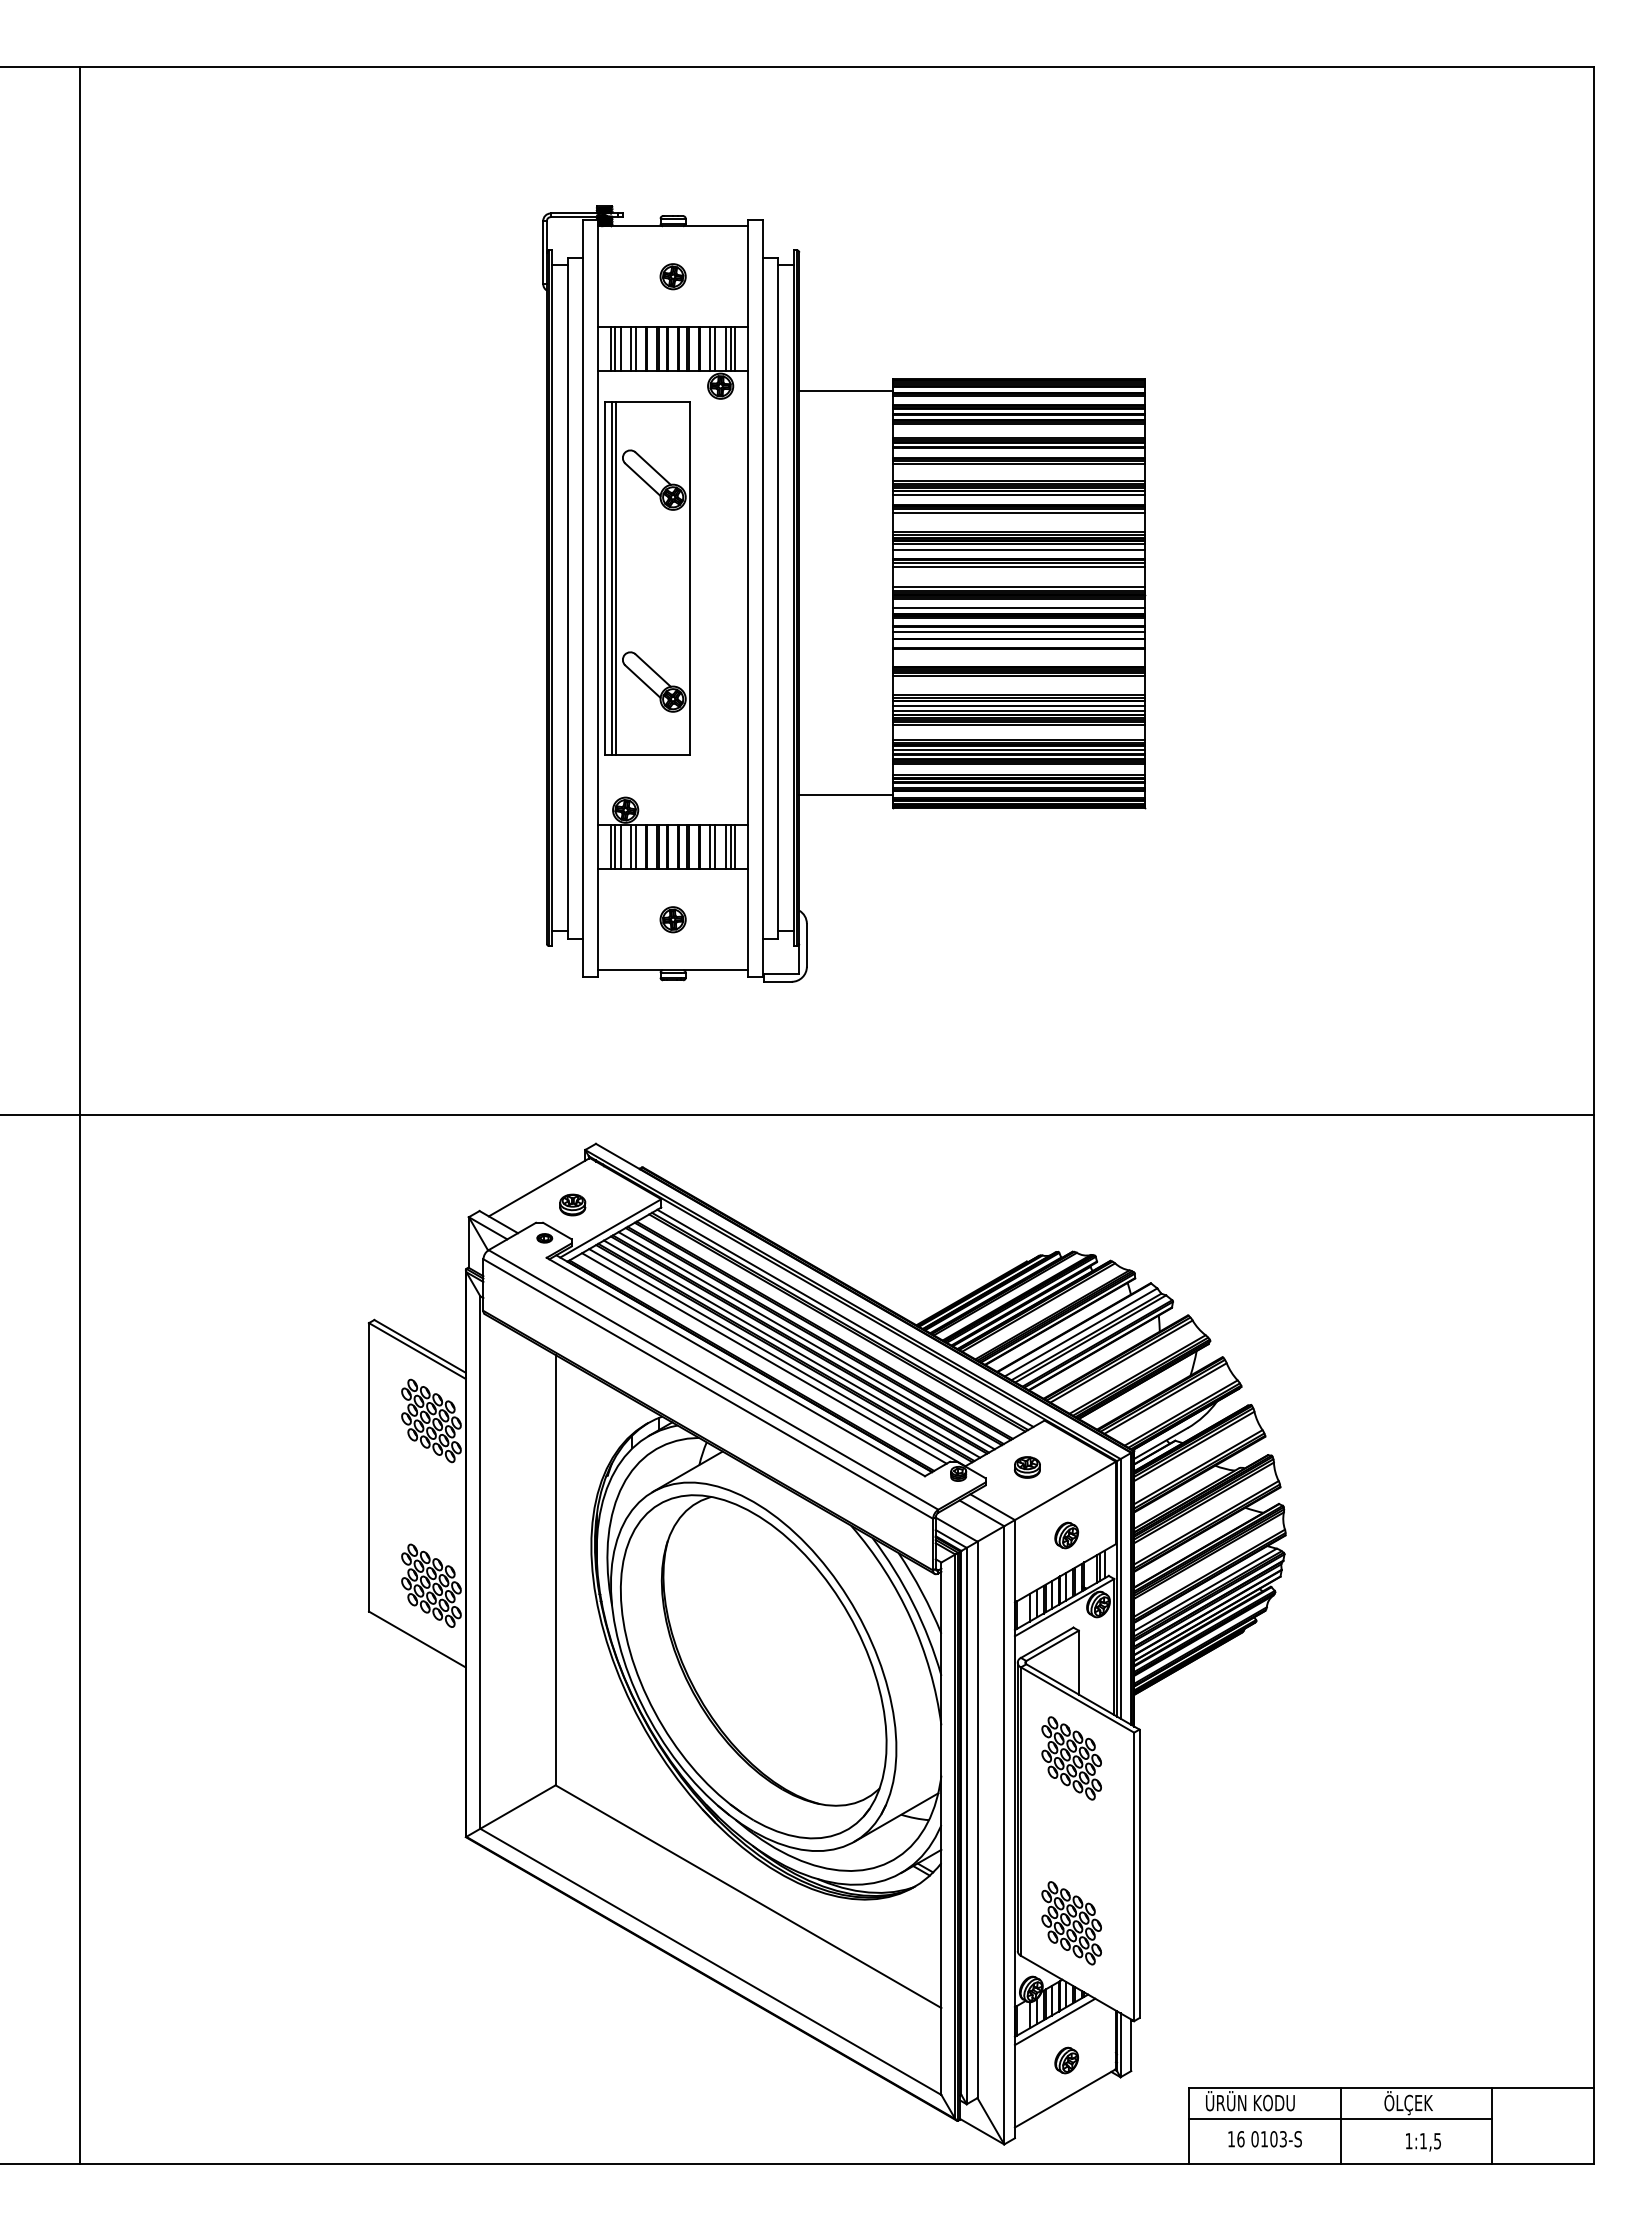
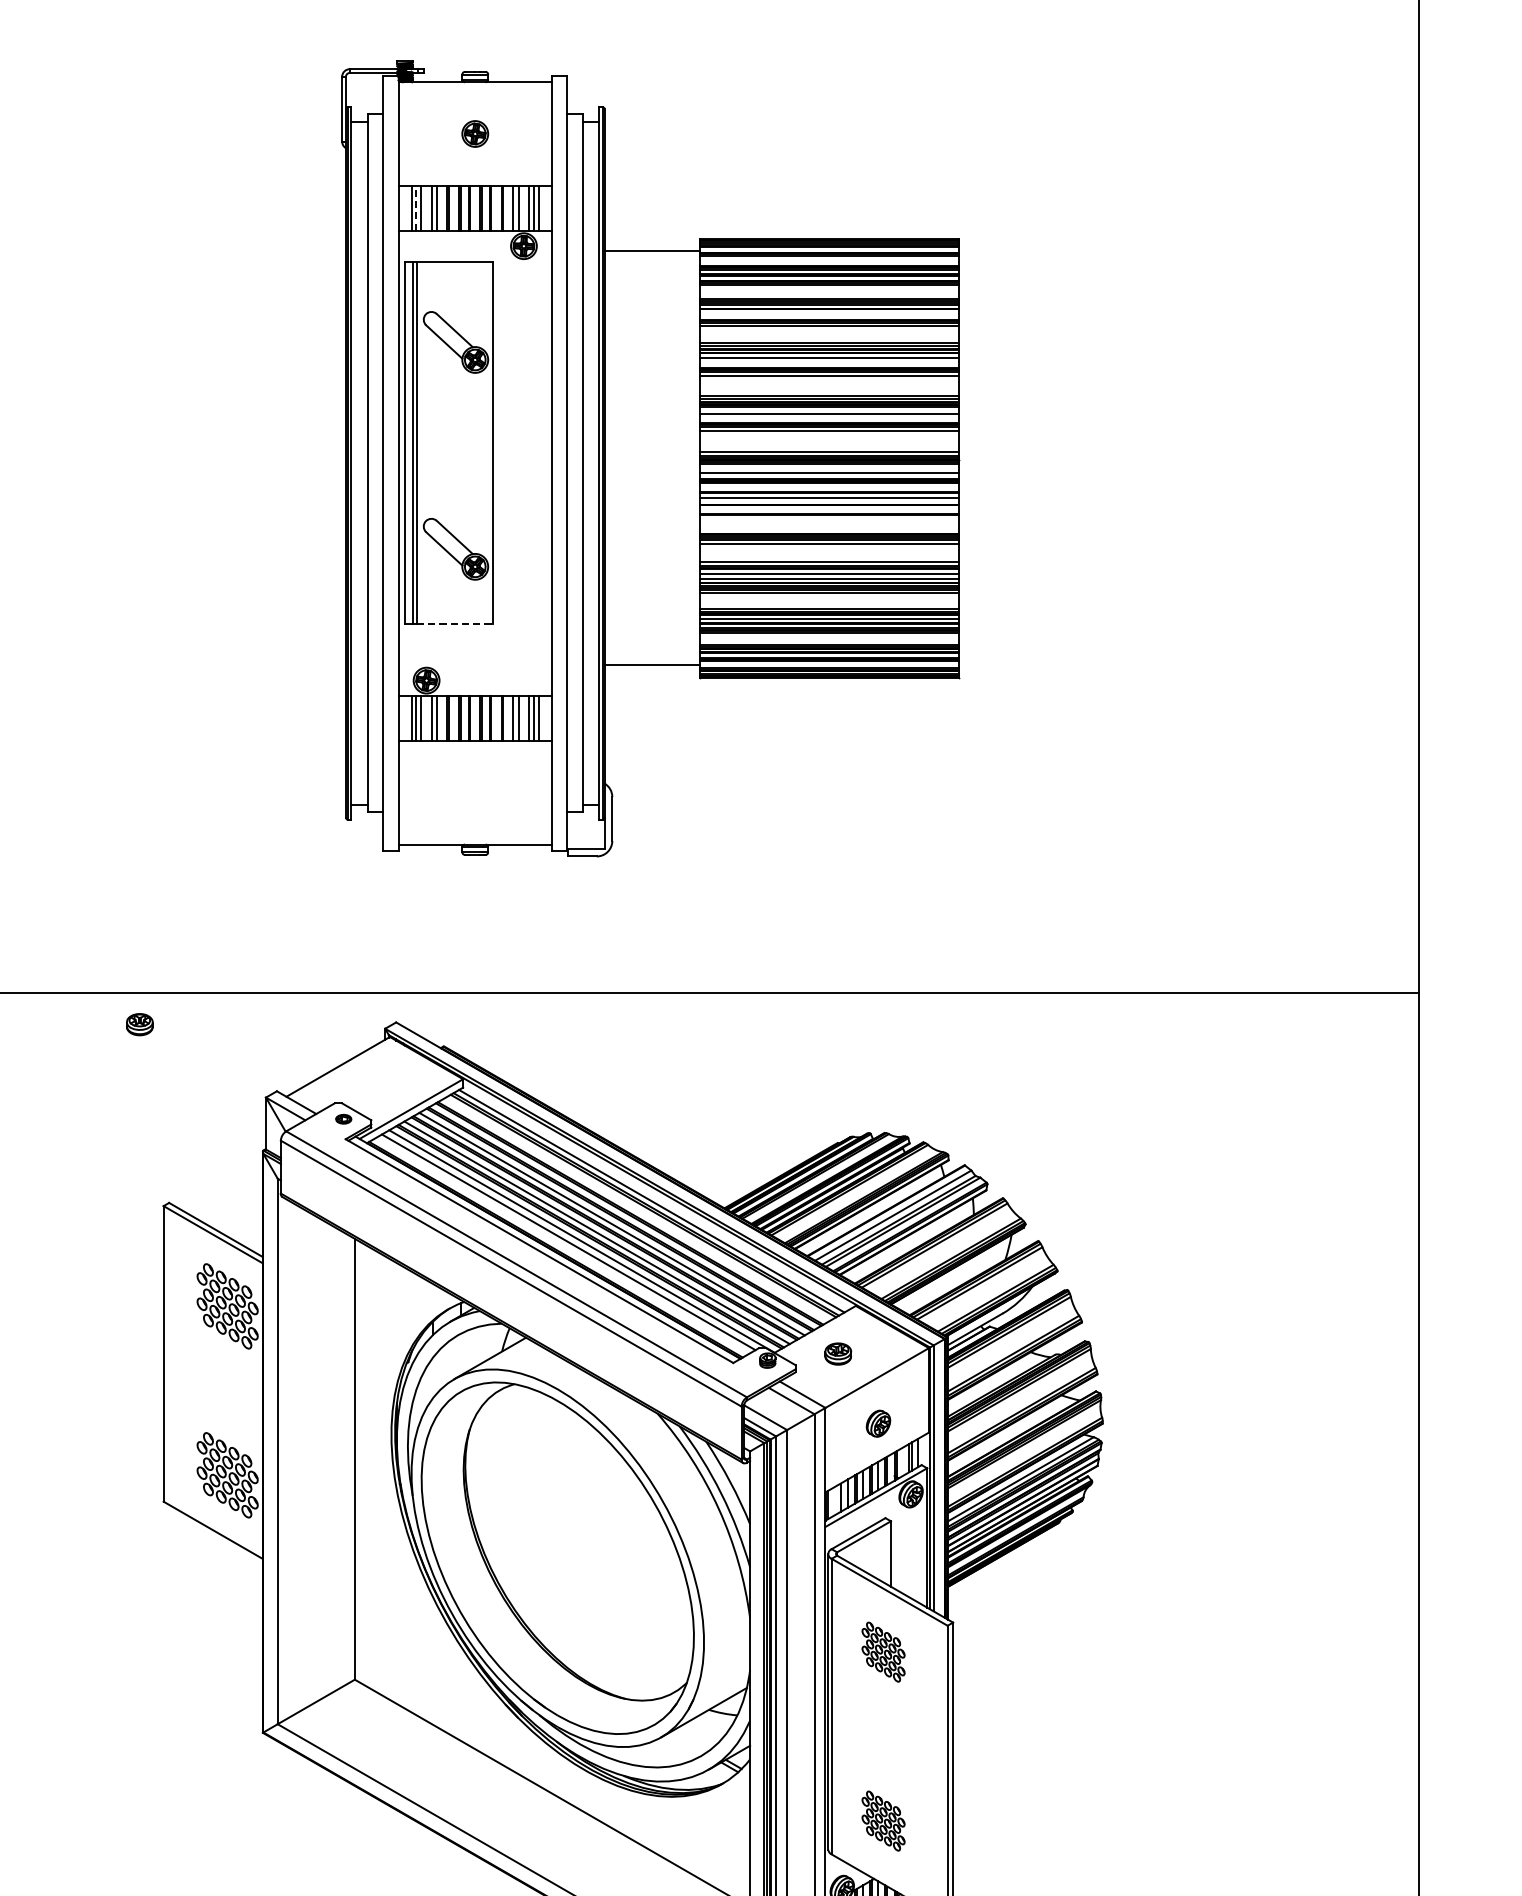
line: (615, 349) -> (416, 208), solid -> dashed
line: (653, 755) -> (455, 624), solid -> dashed
part: (672, 919) -> (474, 792), removed
part: (572, 1204) -> (139, 1024), moved
part: (1071, 1758) -> (883, 1652), size x0.7
part: (1071, 1923) -> (883, 1821), size x0.7

